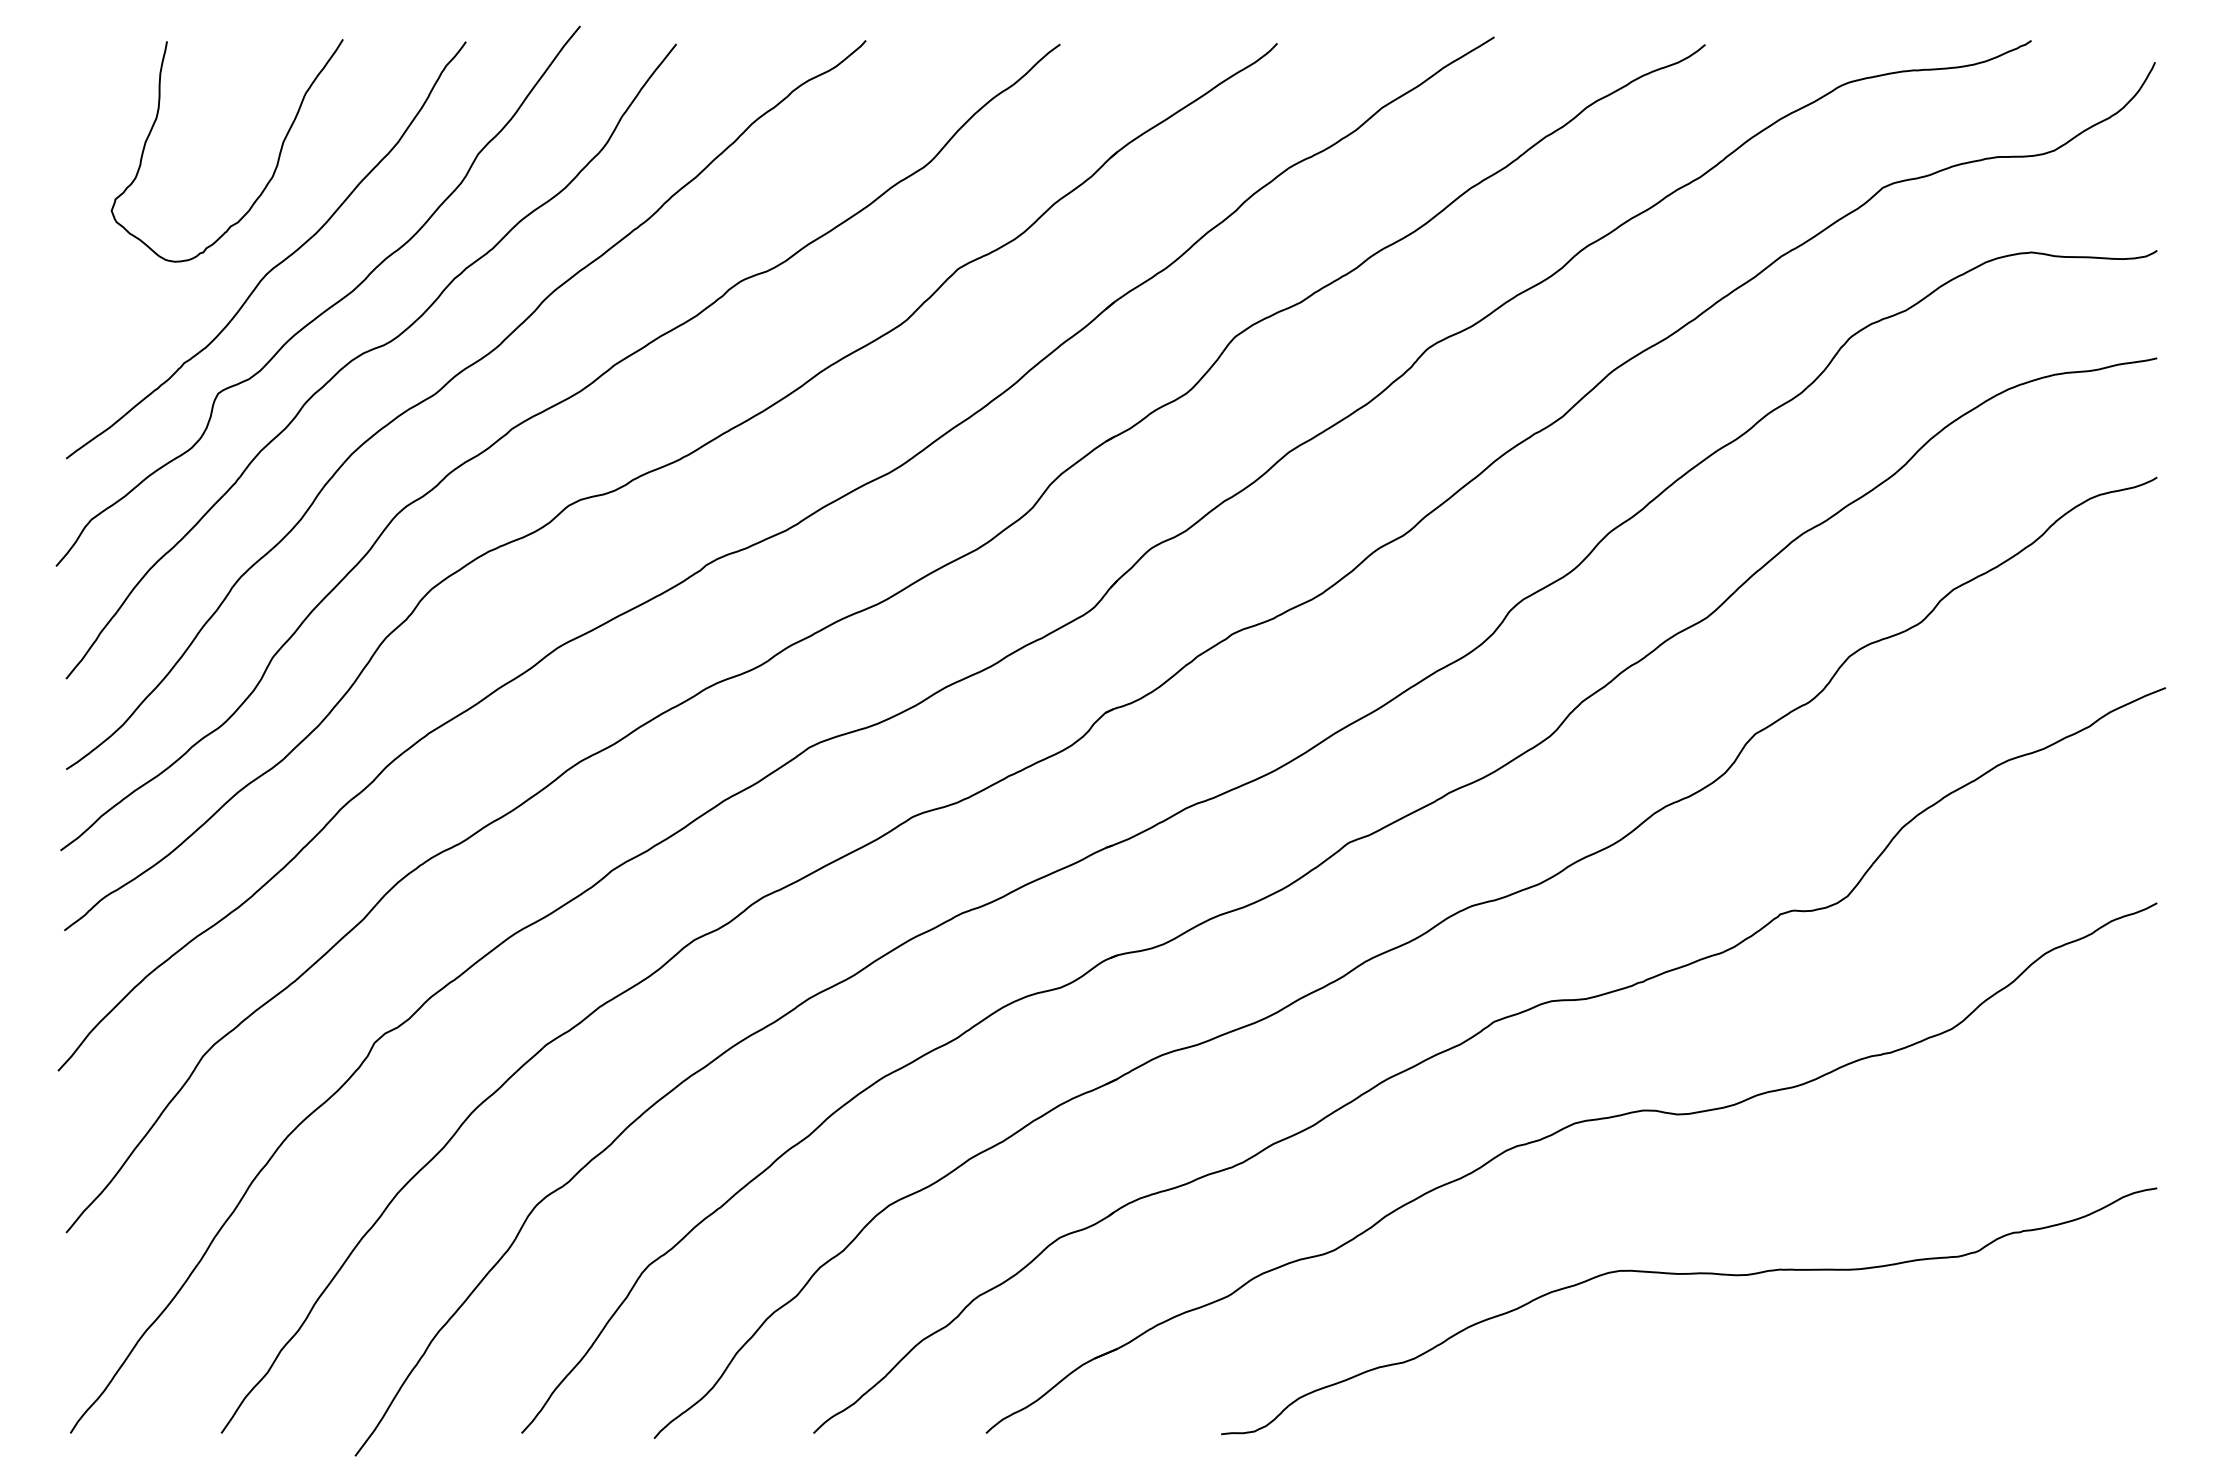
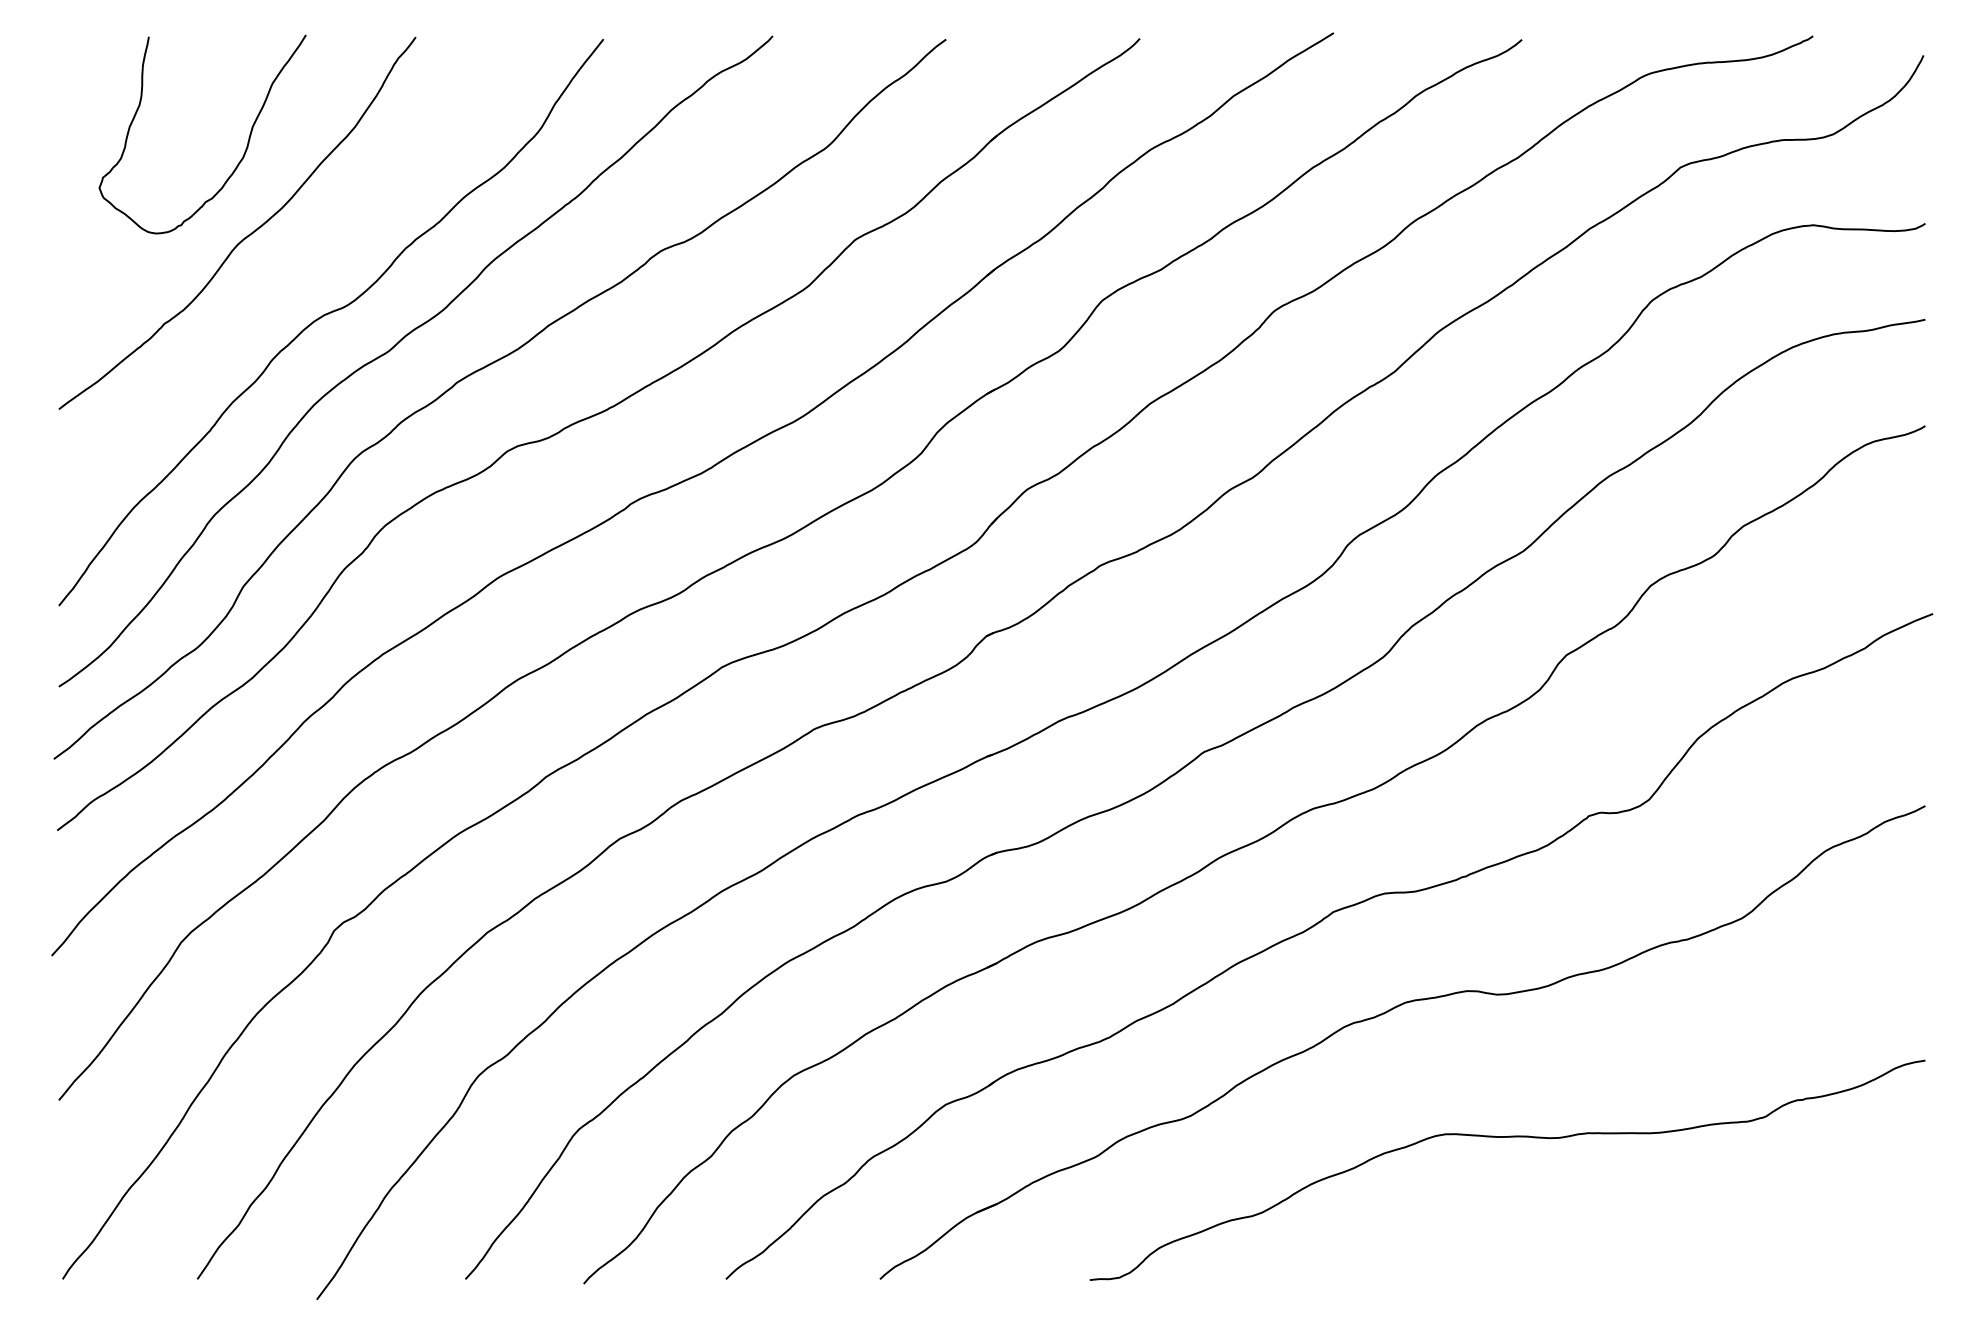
curve: (327, 307) -> (292, 274), removed

